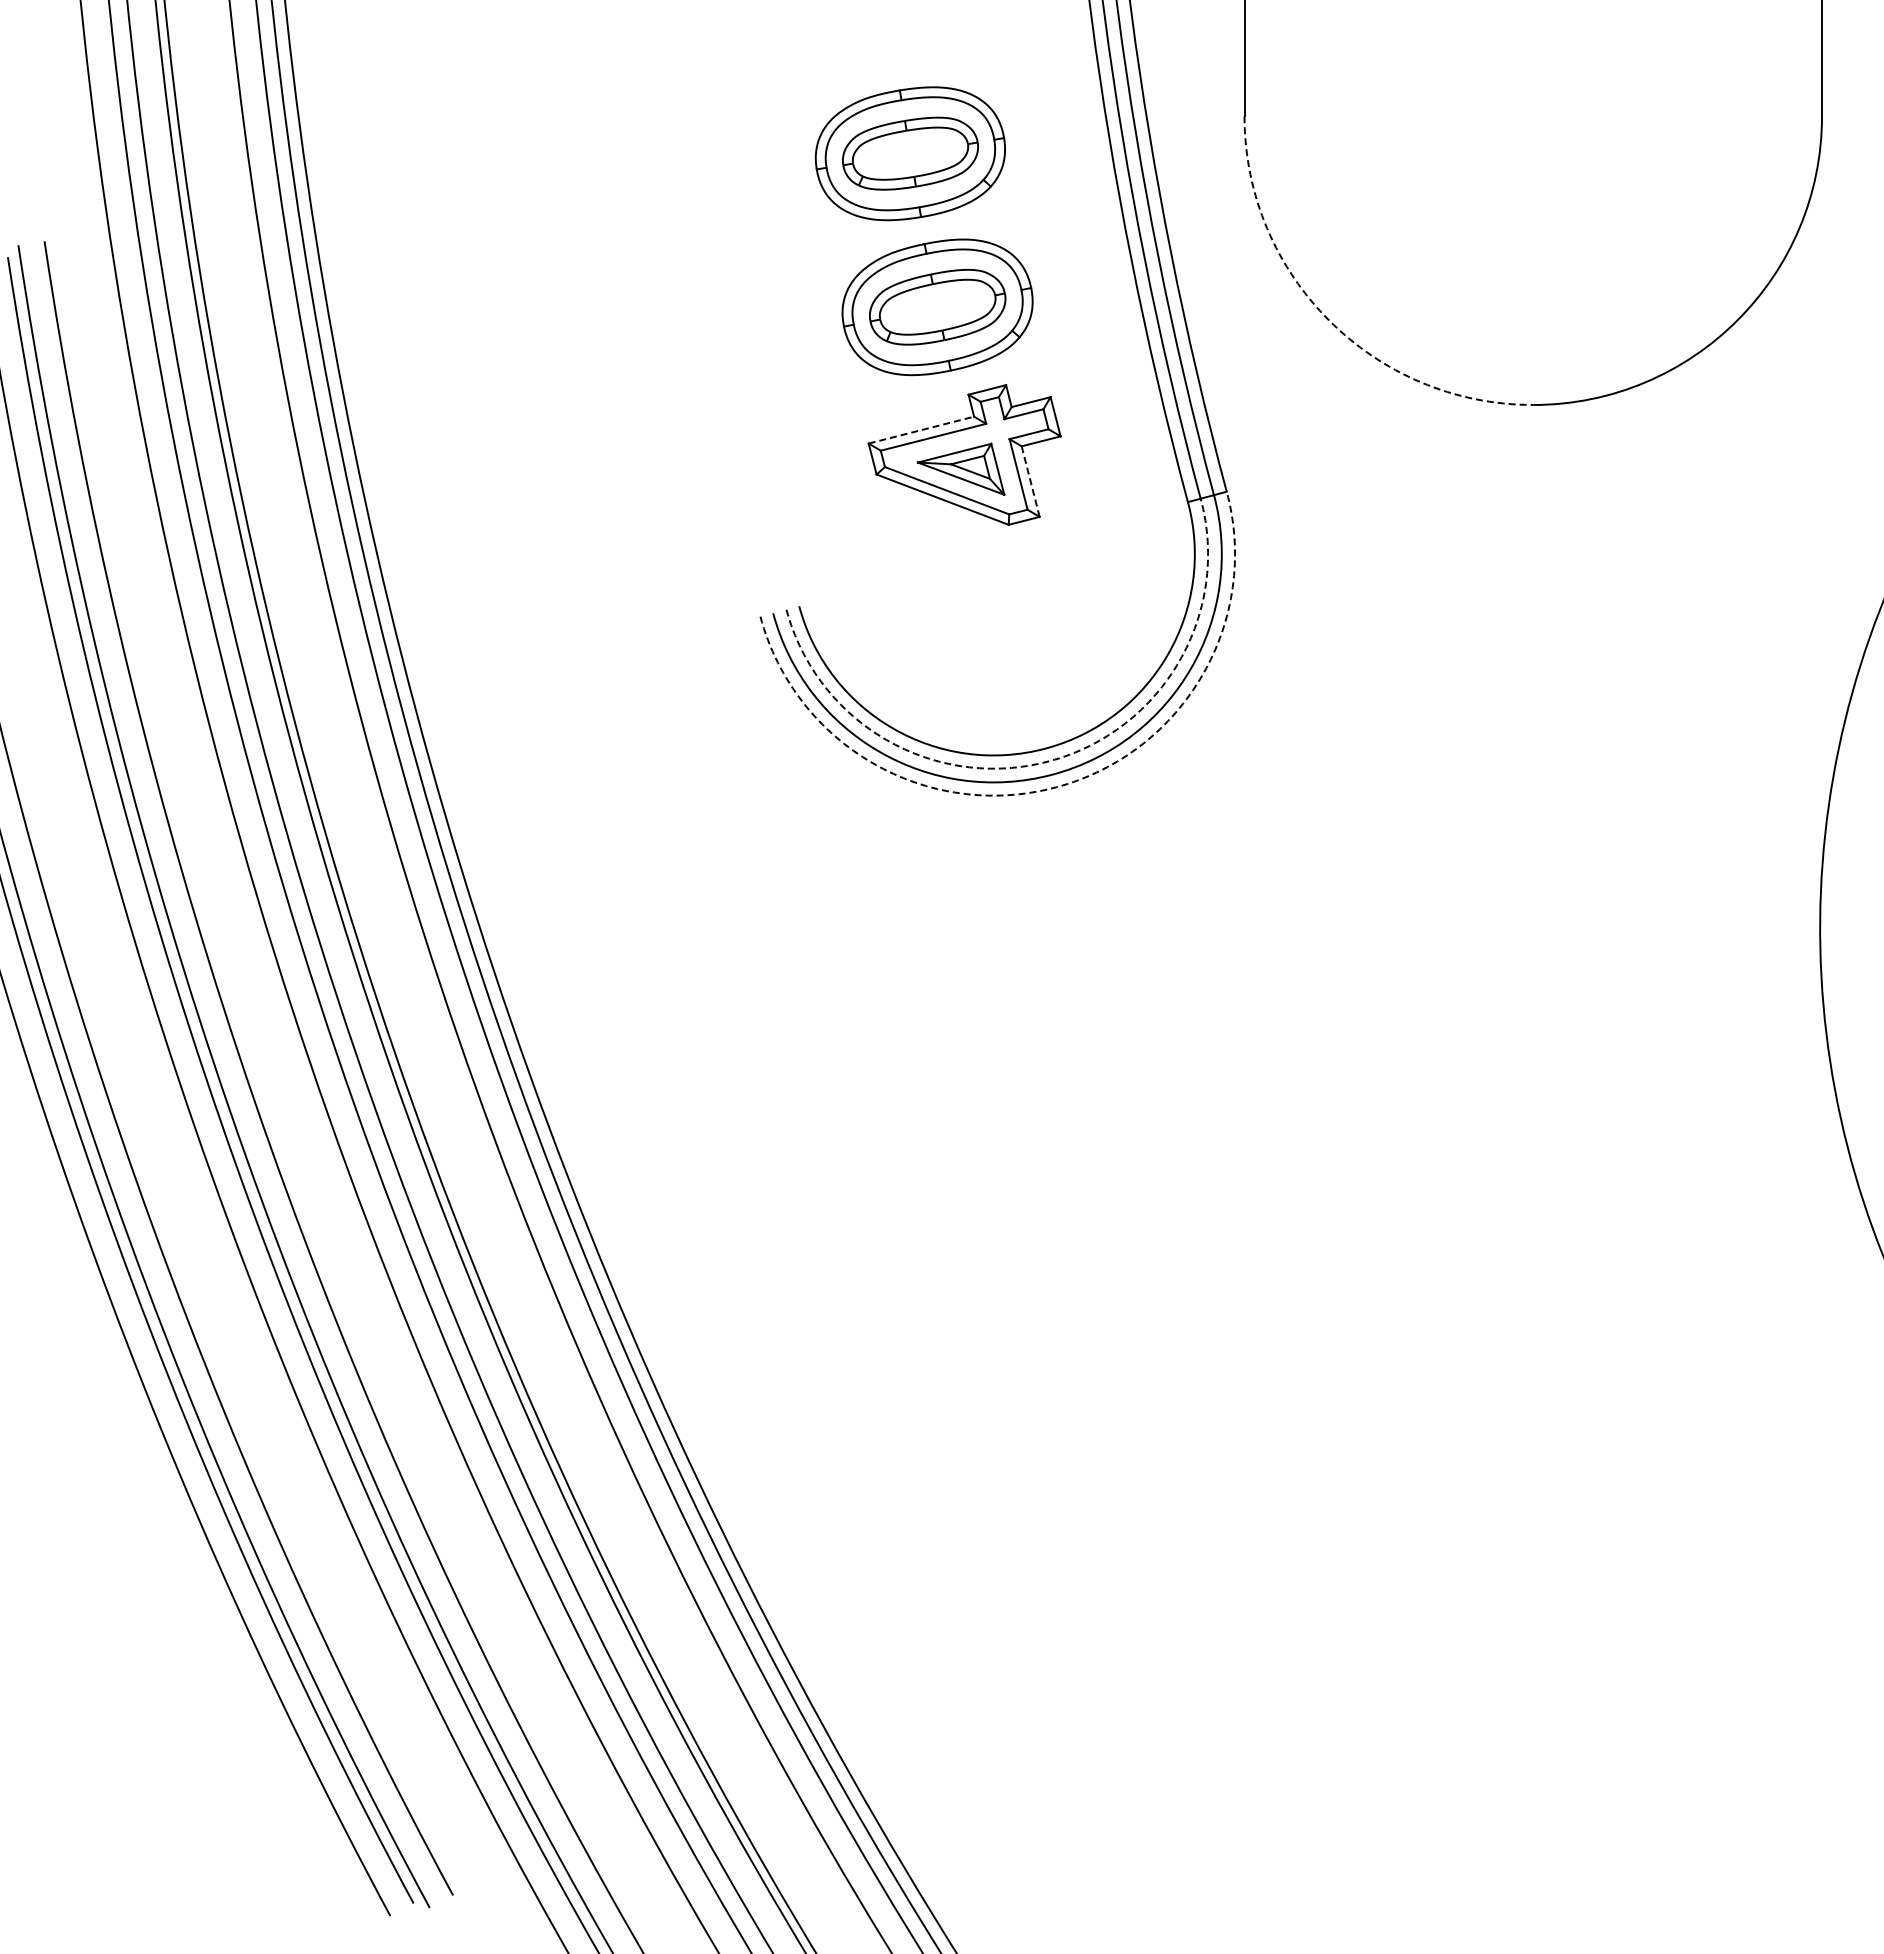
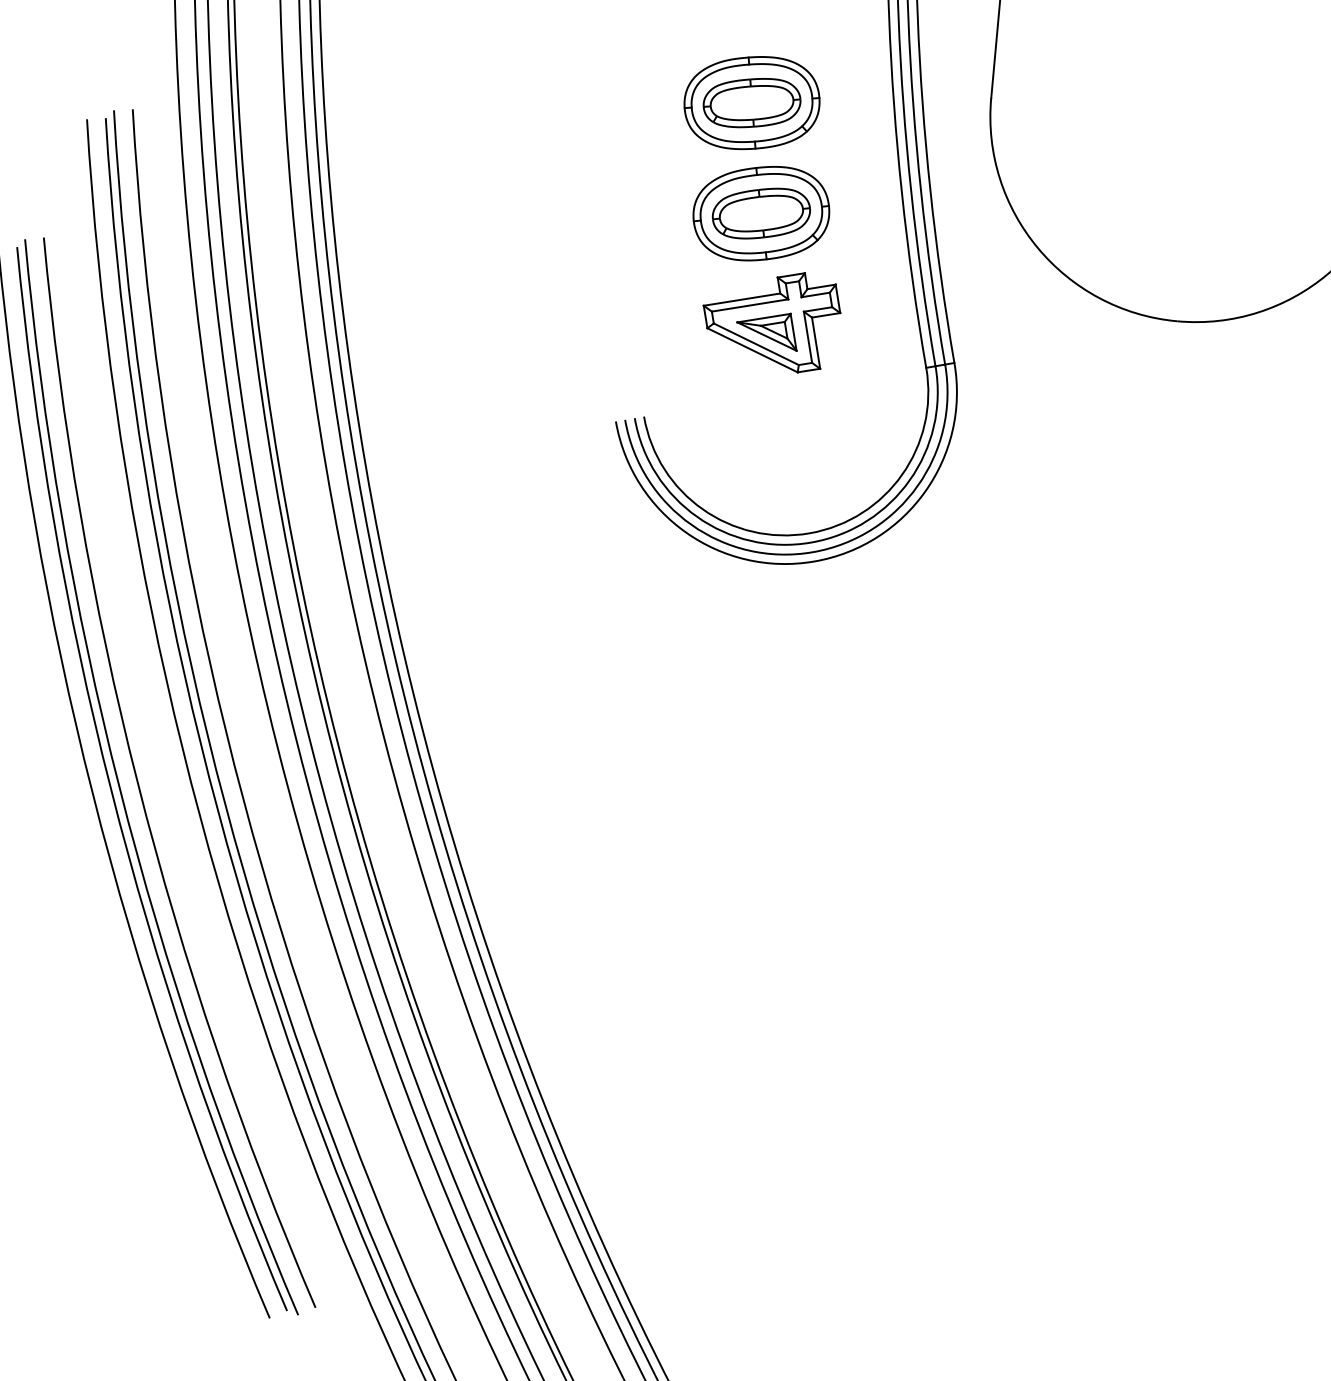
arc: (1329, 320) -> (1038, 248), dashed -> solid
line: (921, 430) -> (742, 299), dashed -> solid
line: (1030, 482) -> (815, 343), dashed -> solid
arc: (1049, 761) -> (811, 542), dashed -> solid
arc: (1056, 787) -> (814, 561), dashed -> solid

